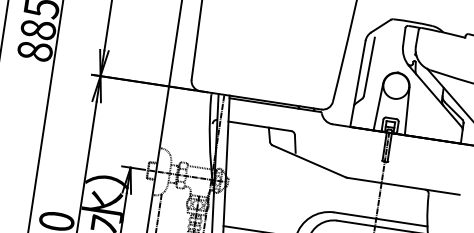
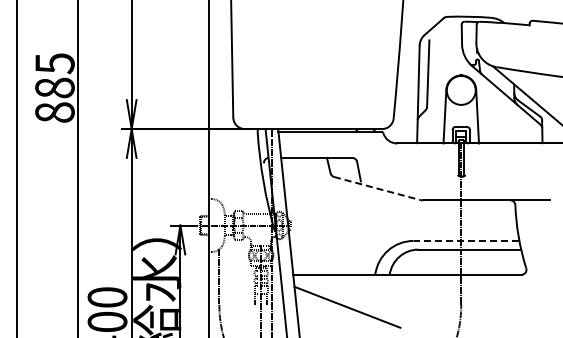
line: (309, 161) -> (377, 188), solid -> dashed
line: (380, 219) -> (466, 240), solid -> dashed

